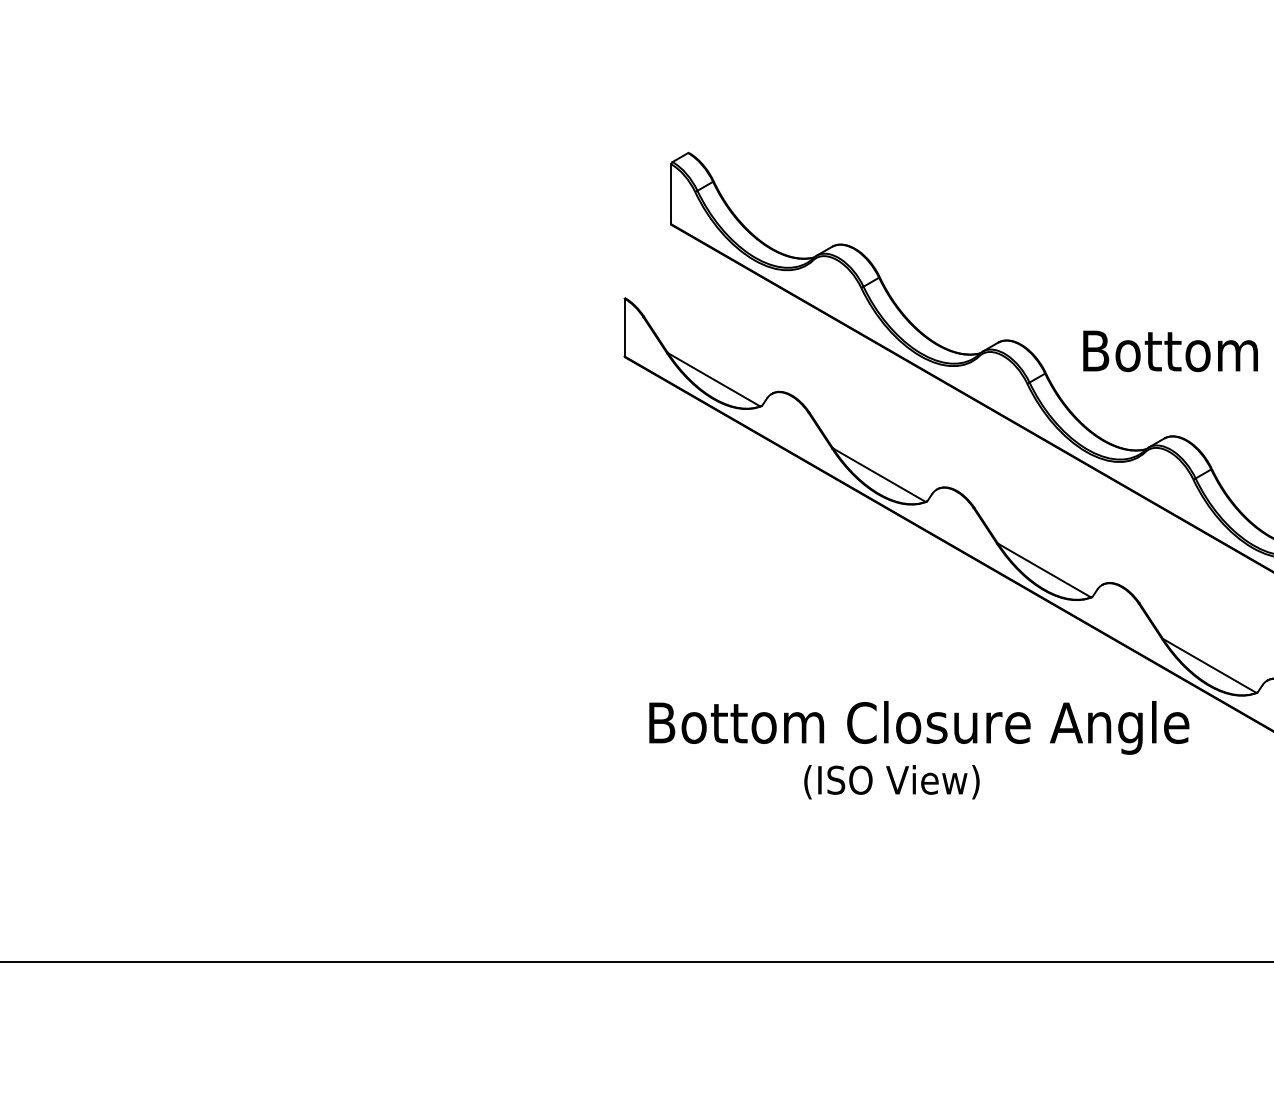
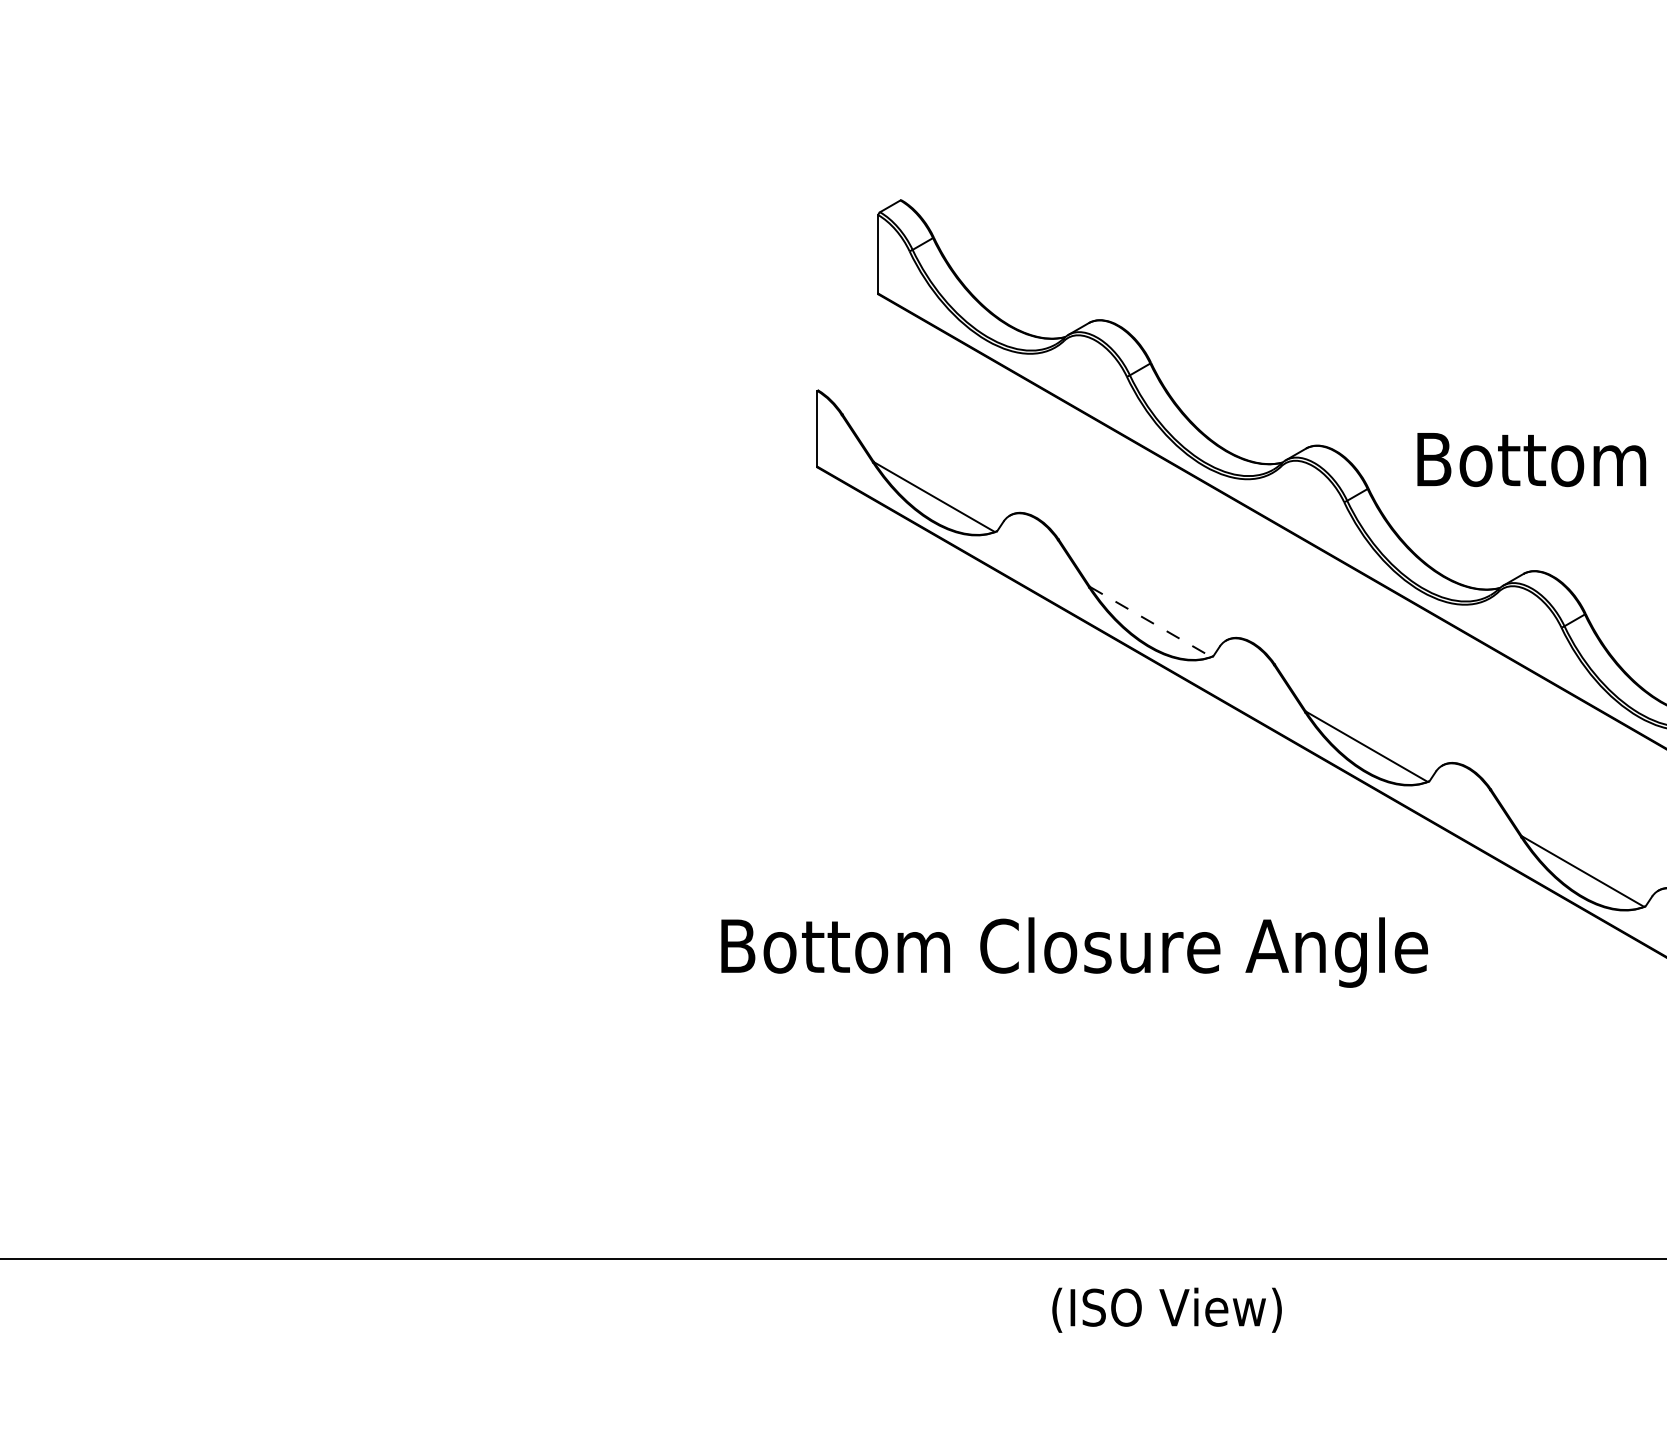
line: (879, 475) -> (1150, 622), solid -> dashed
text: (919, 727) -> (1074, 952), moved
text: (891, 782) -> (1166, 1310), moved

